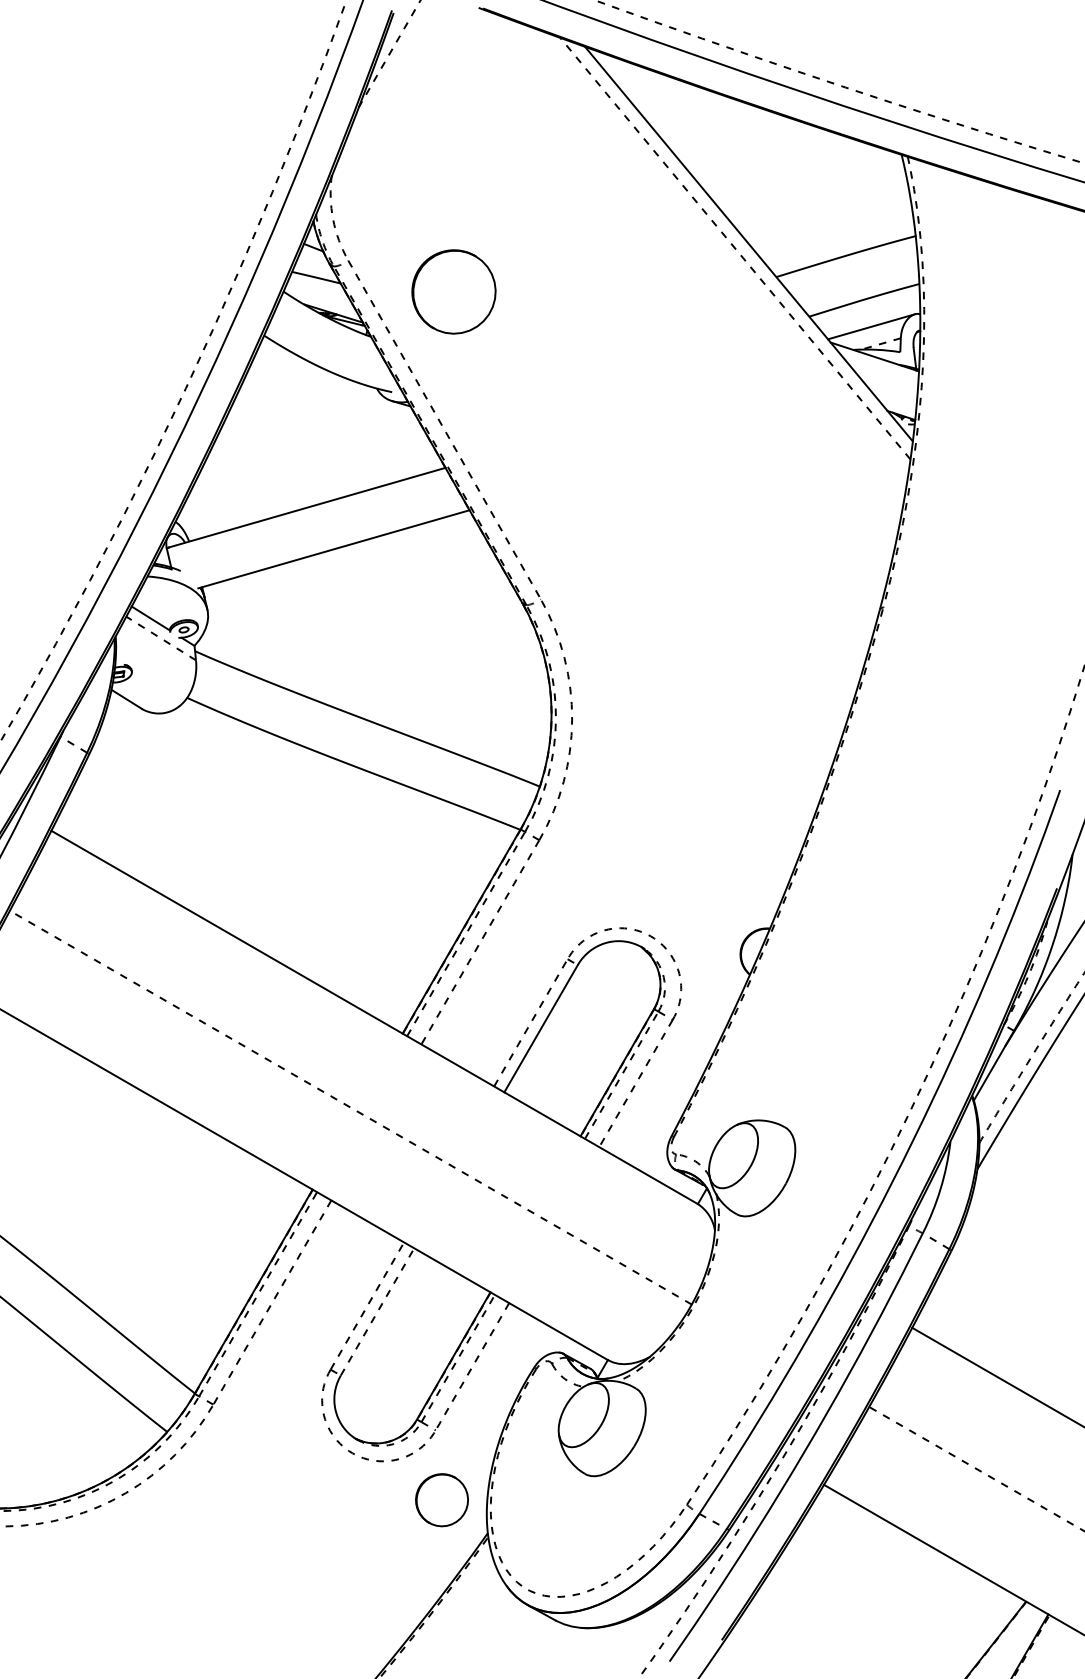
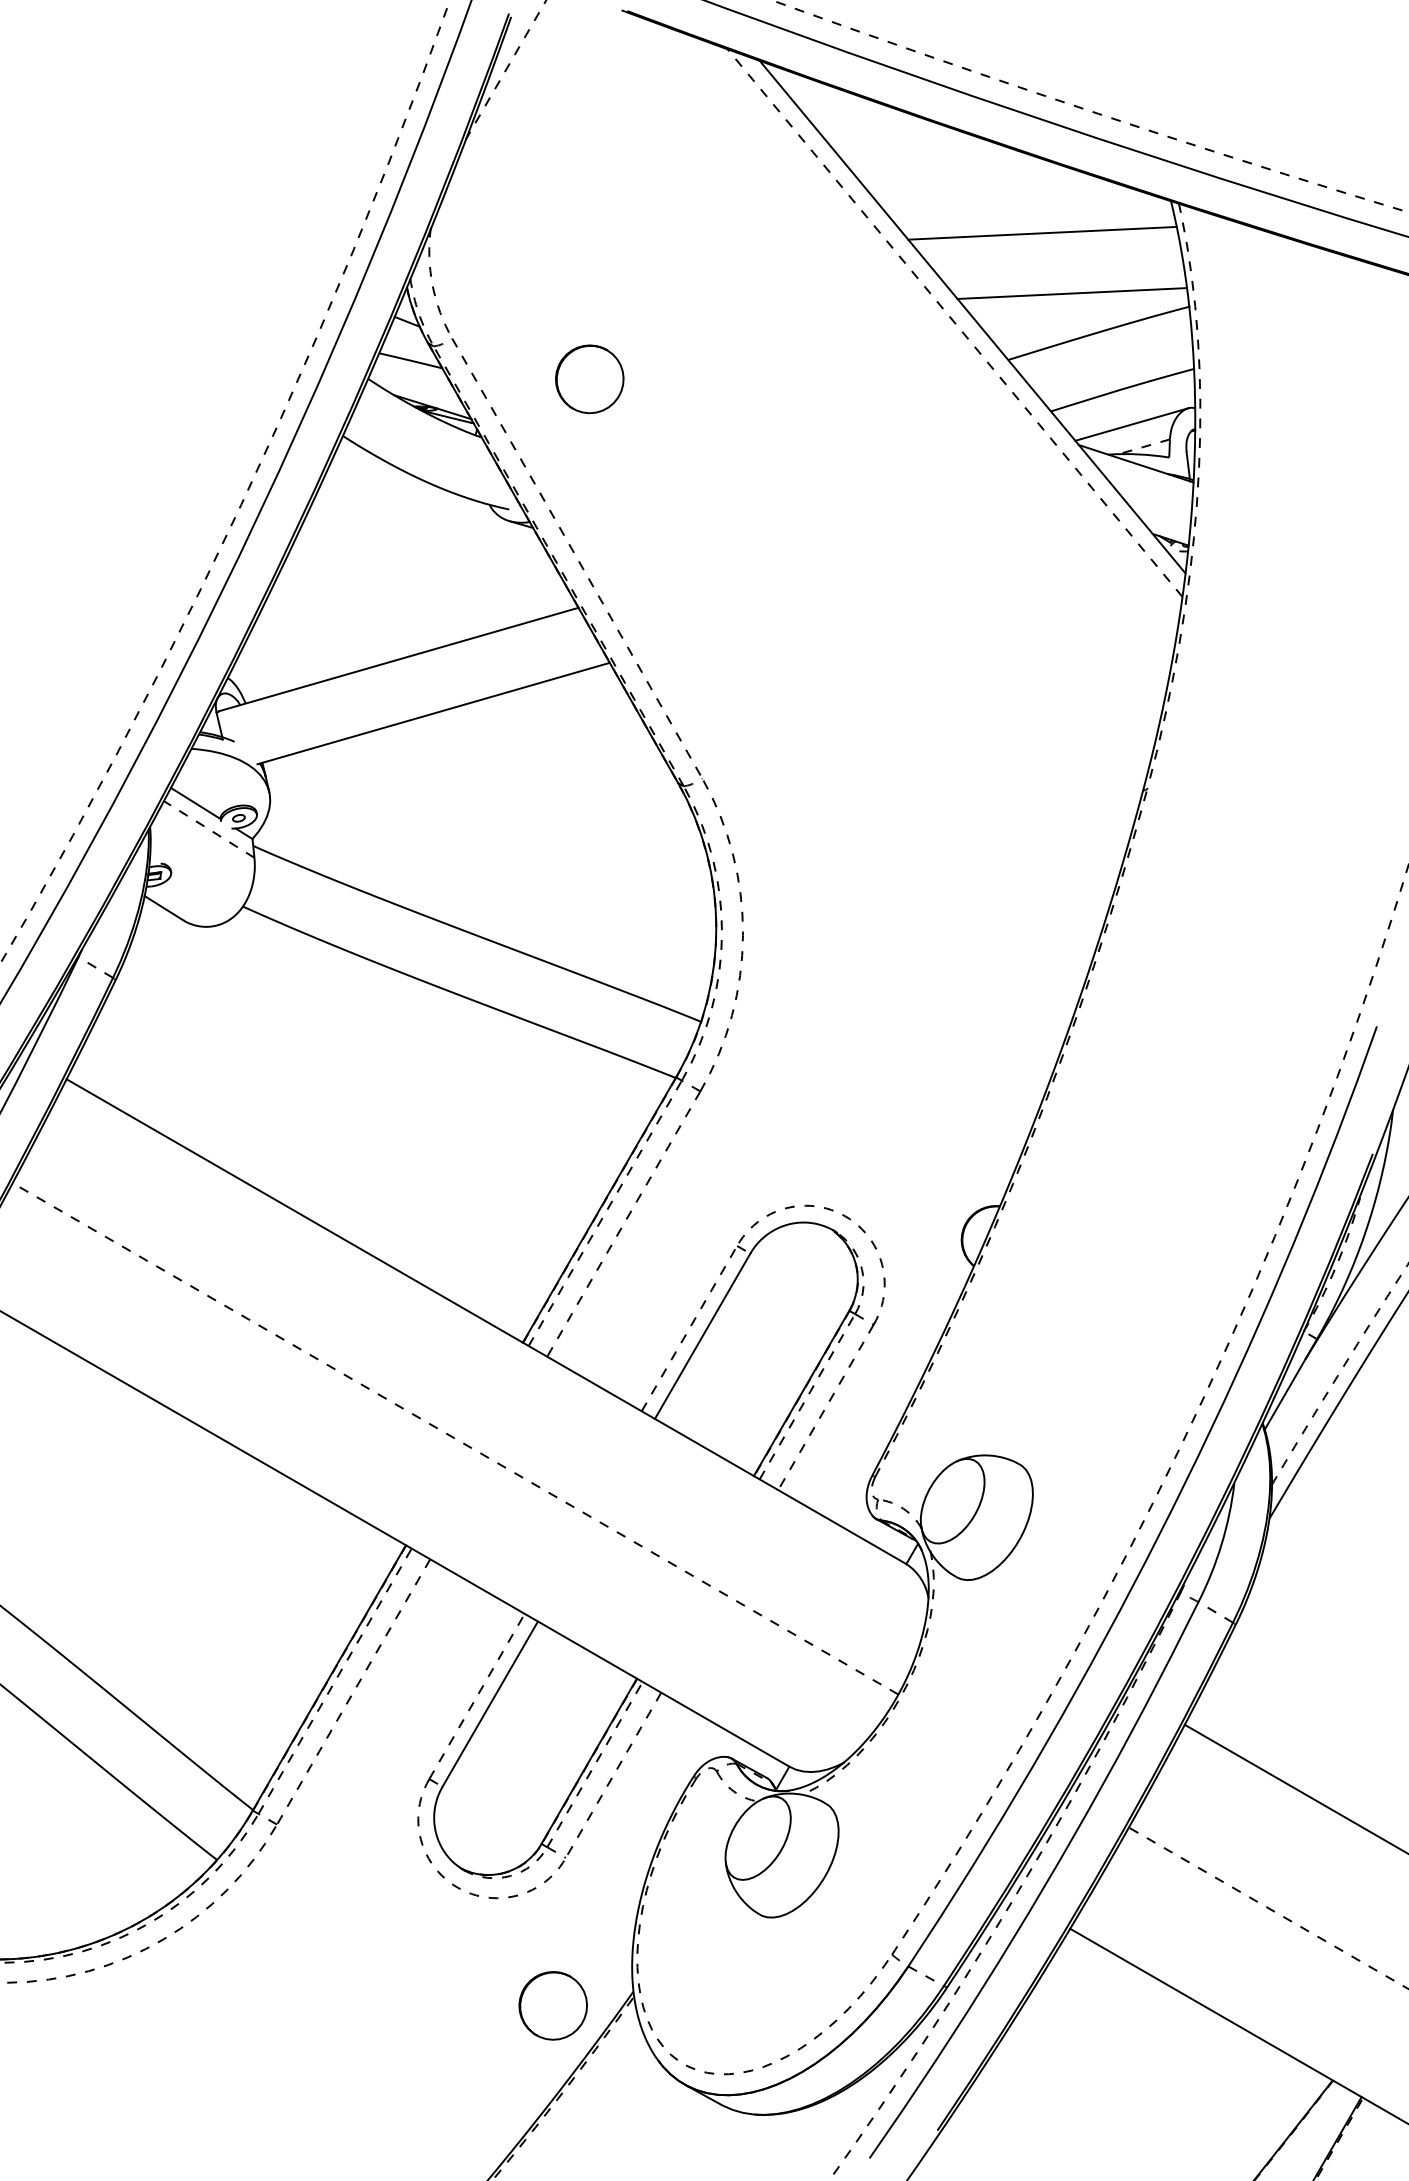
line: (802, 179) -> (1042, 233), added
line: (825, 225) -> (1072, 292), added
part: (454, 291) -> (590, 378), size x0.62
line: (377, 1311) -> (490, 1703), dashed -> solid
part: (441, 1500) -> (552, 2006), moved

